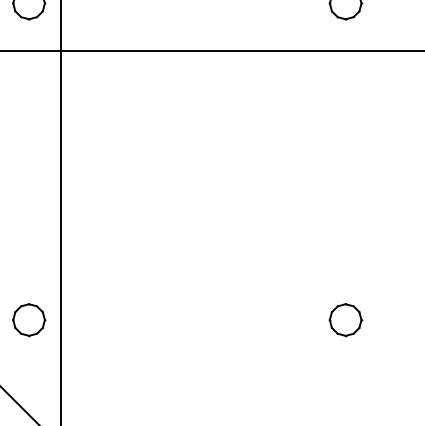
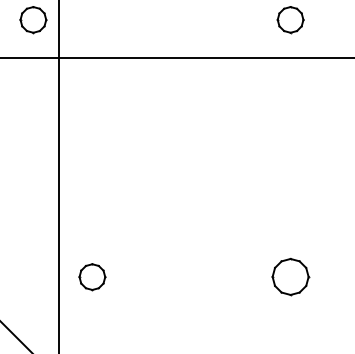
part: (29, 320) -> (92, 277), moved
part: (345, 320) -> (290, 277), size x1.4

